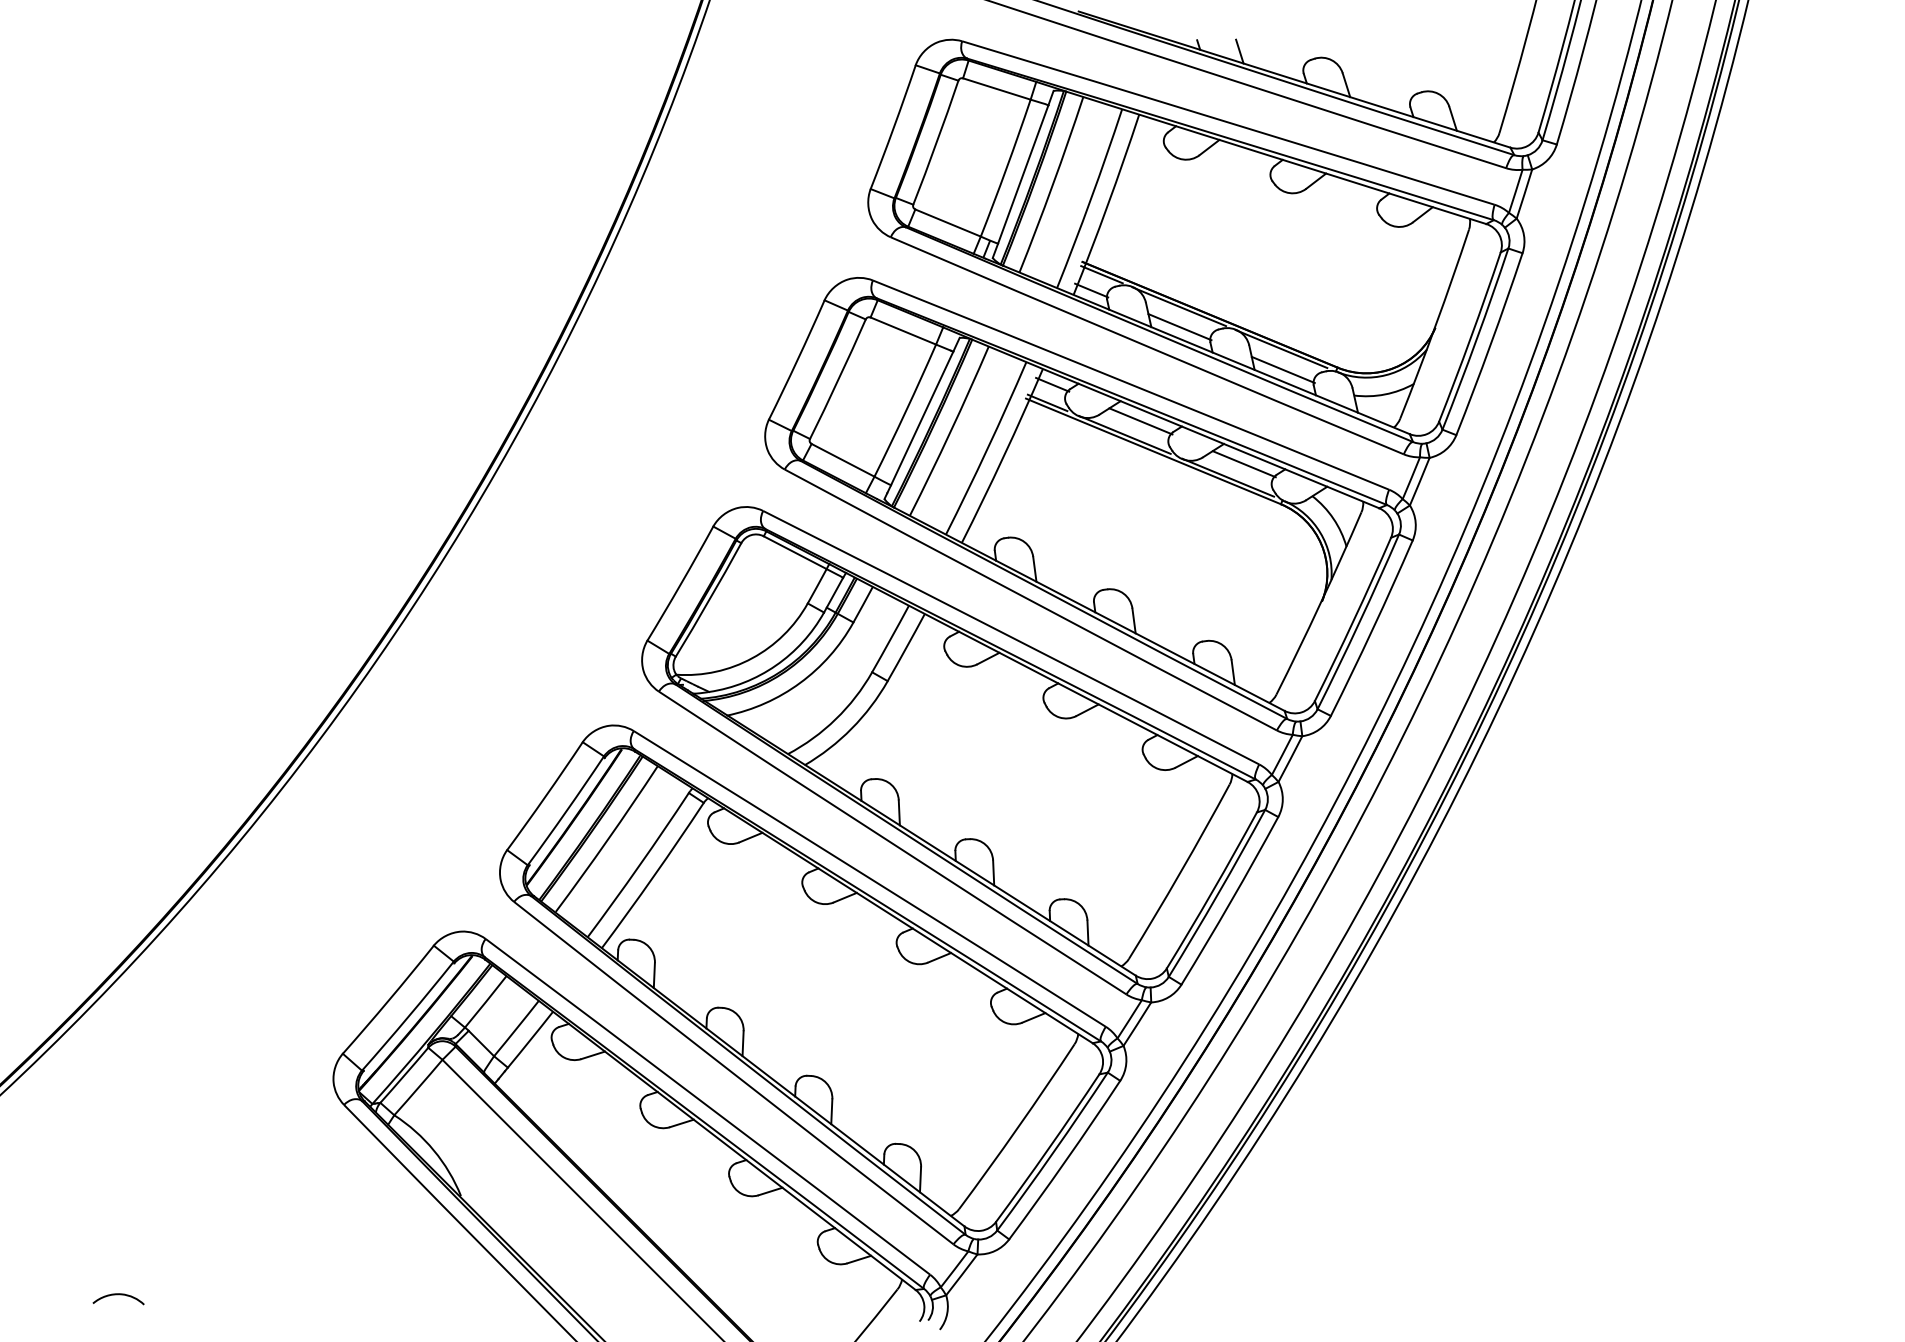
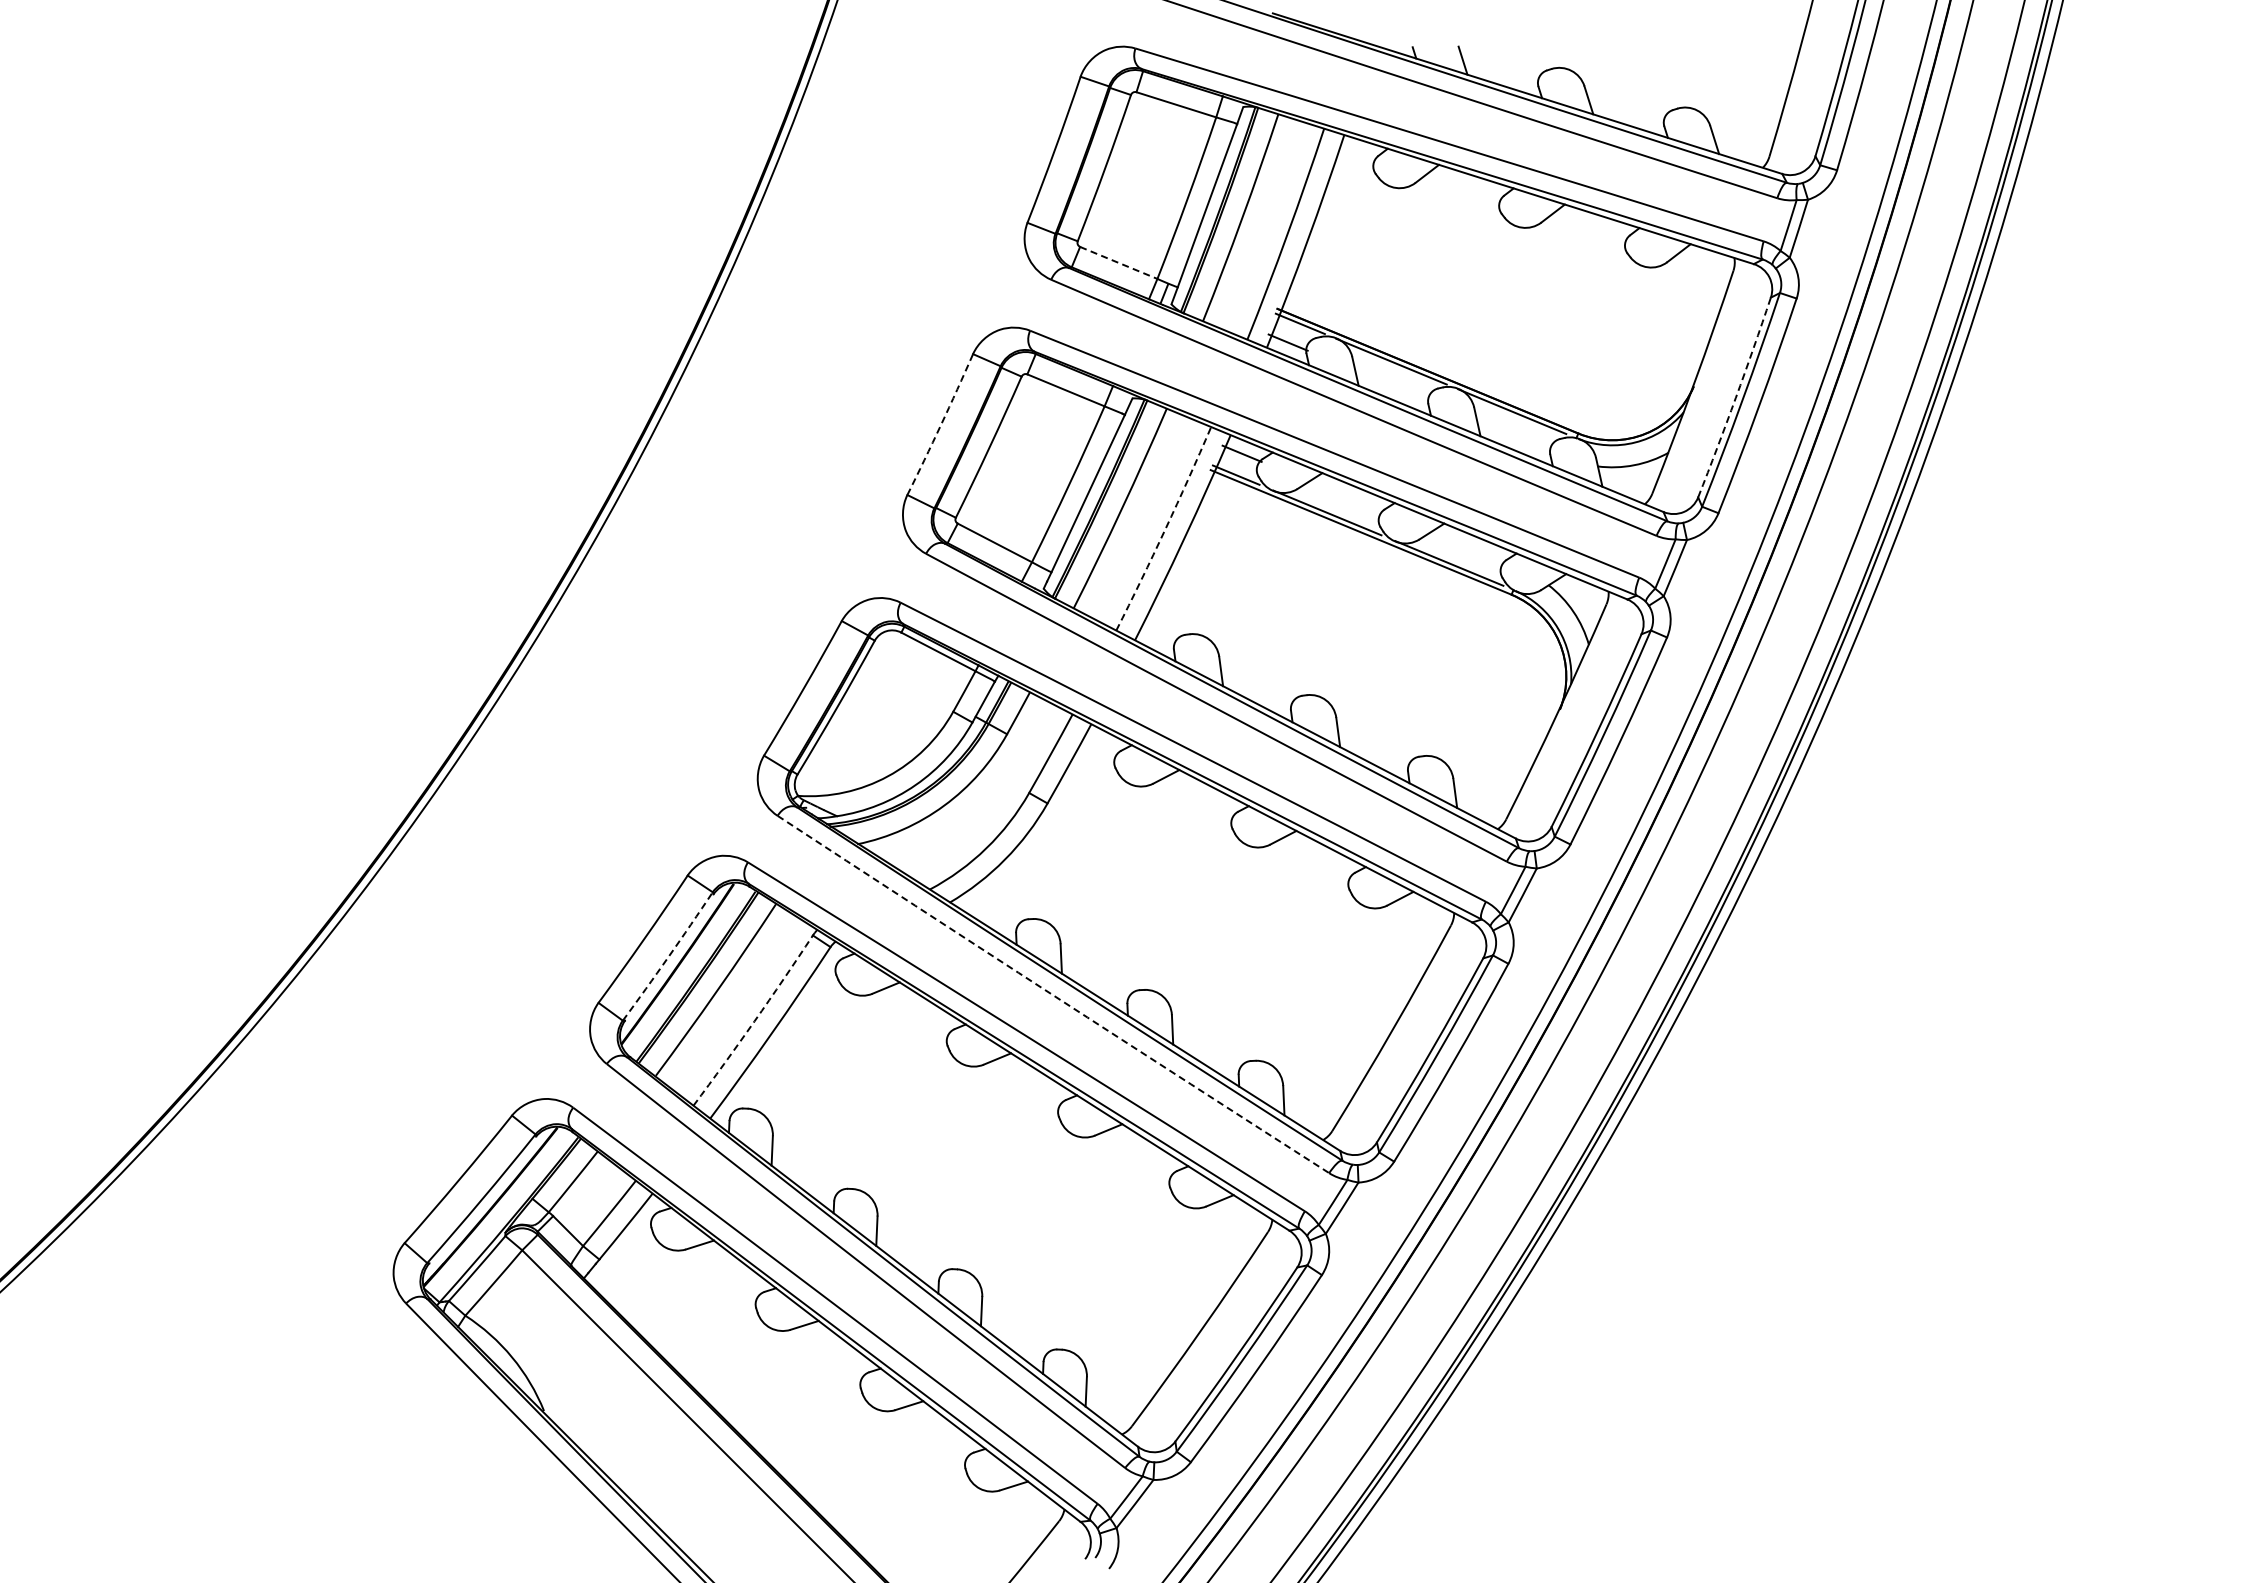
line: (947, 222) -> (1118, 262), solid -> dashed
line: (1180, 326) -> (1392, 385), removed
arc: (1470, 337) -> (1735, 397), solid -> dashed
arc: (797, 359) -> (941, 424), solid -> dashed
line: (1283, 369) -> (1514, 435), removed
line: (1141, 420) -> (1346, 496), removed
arc: (987, 448) -> (1165, 529), solid -> dashed
line: (1244, 464) -> (1468, 547), removed
arc: (566, 811) -> (668, 957), solid -> dashed
arc: (892, 843) -> (1053, 995), solid -> dashed
arc: (639, 865) -> (754, 1021), solid -> dashed
curve: (118, 1294) -> (139, 1527), removed

